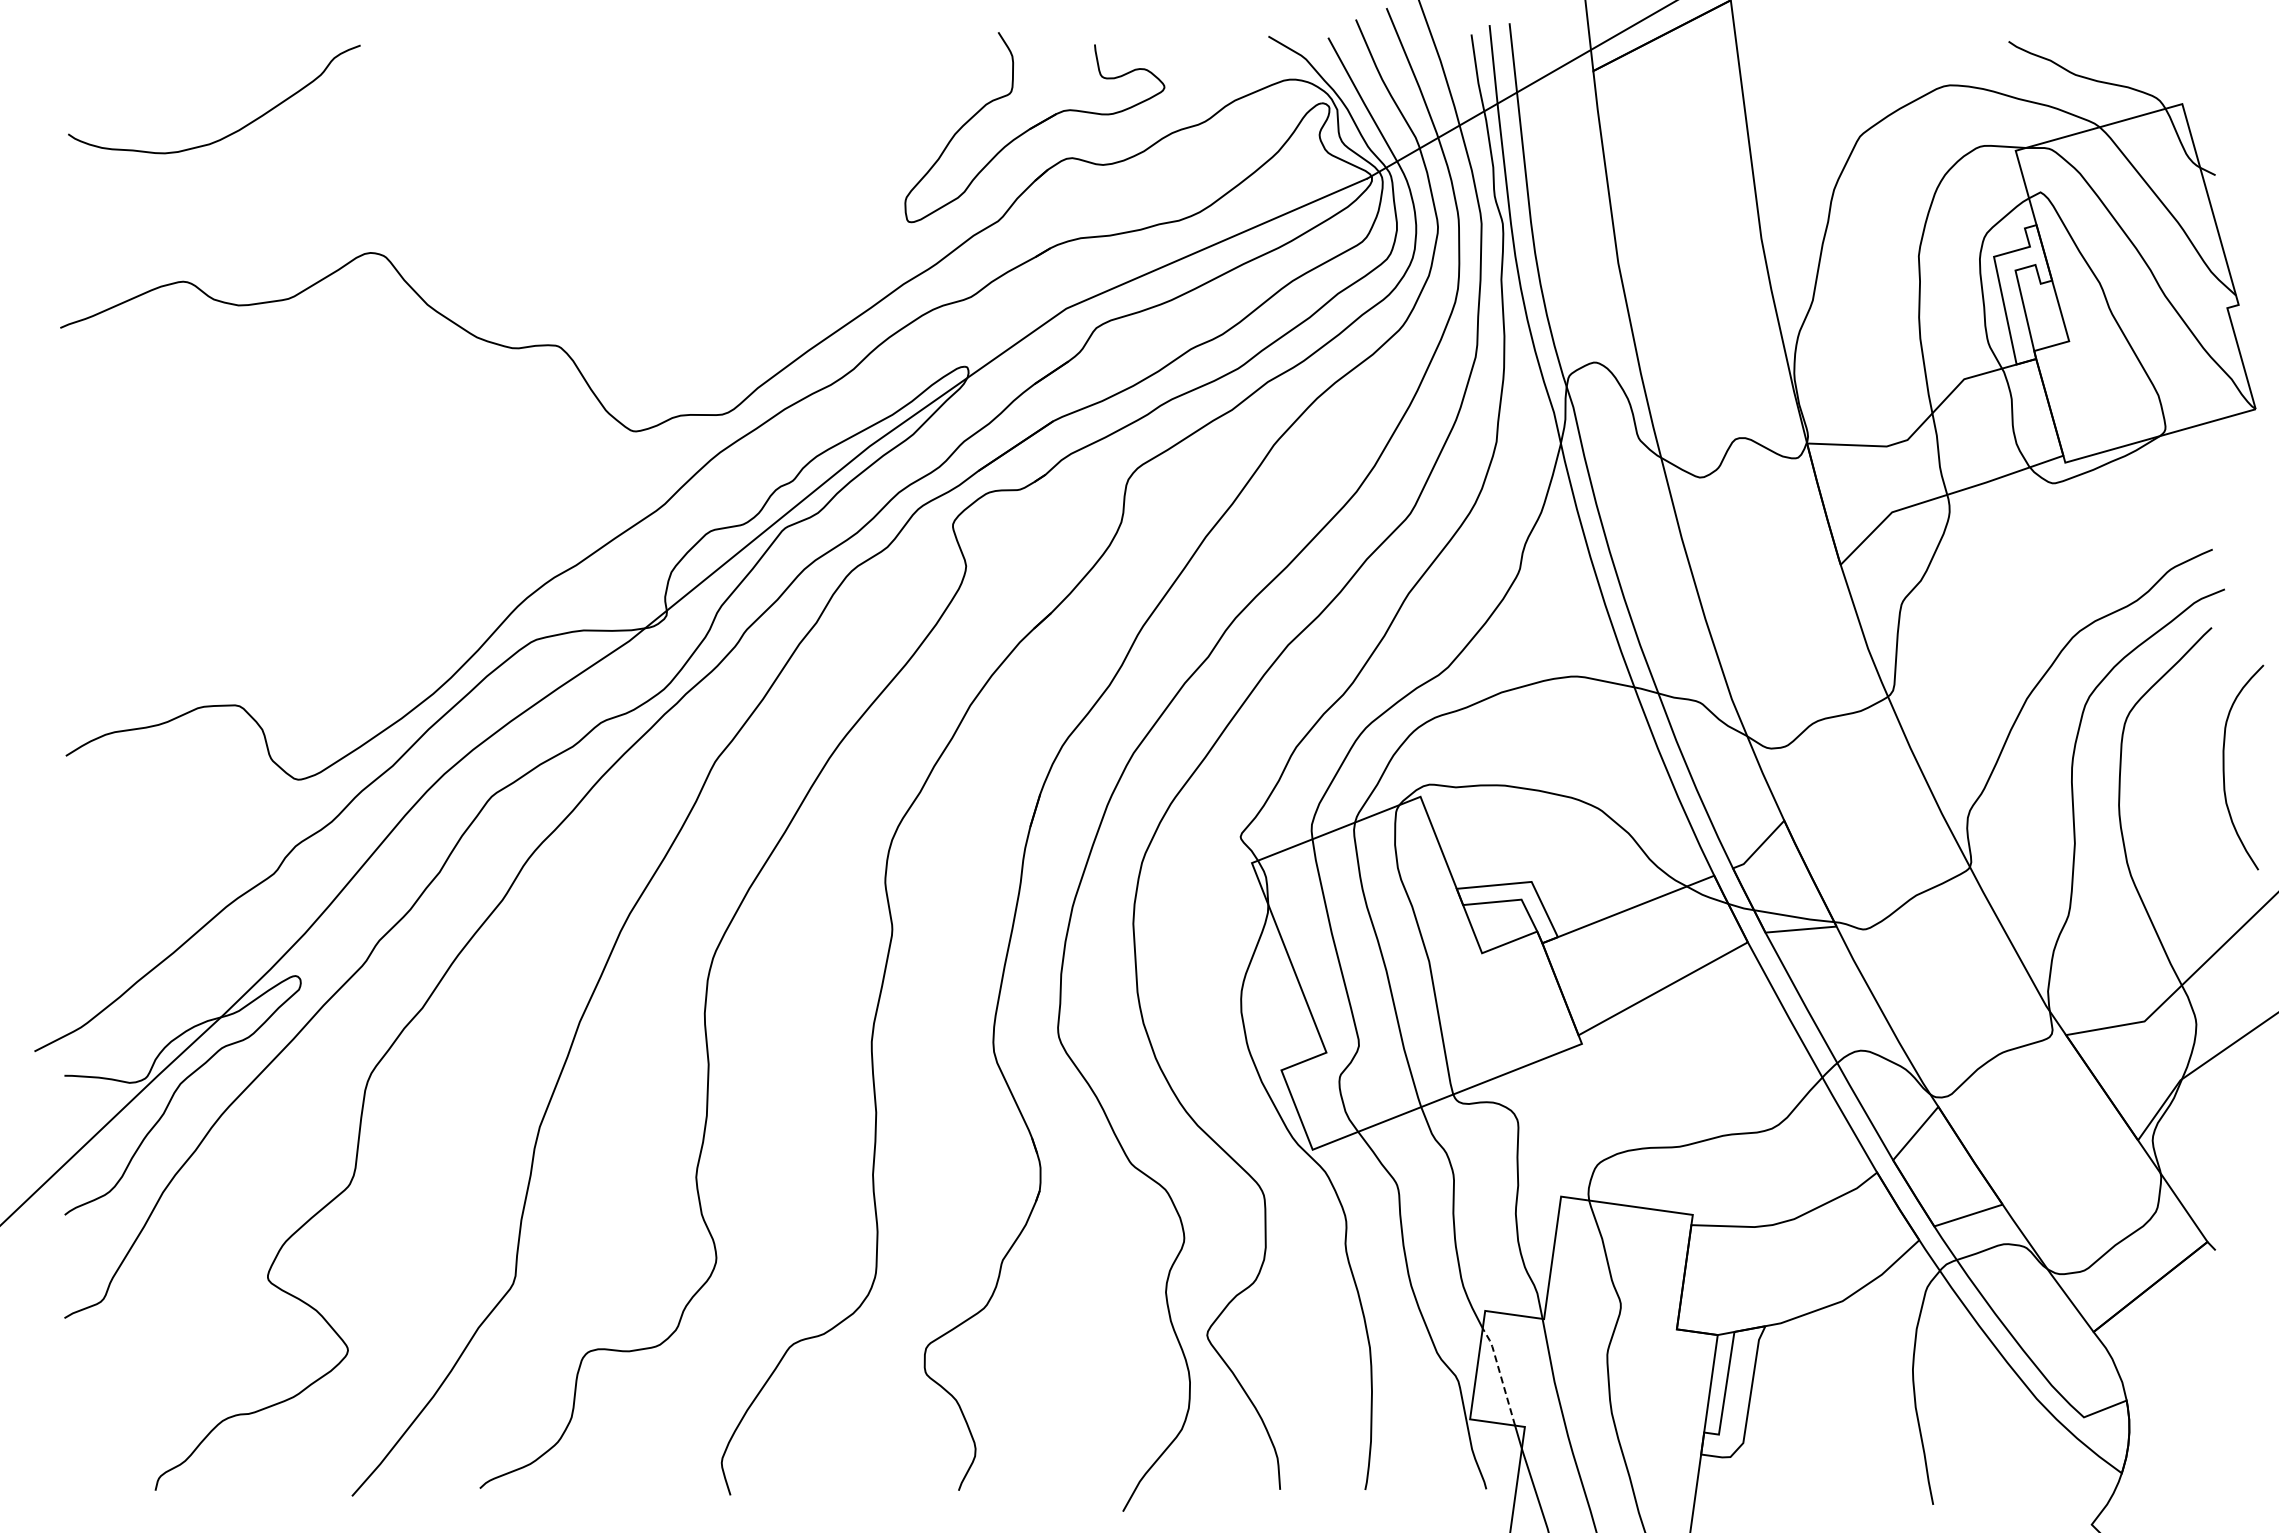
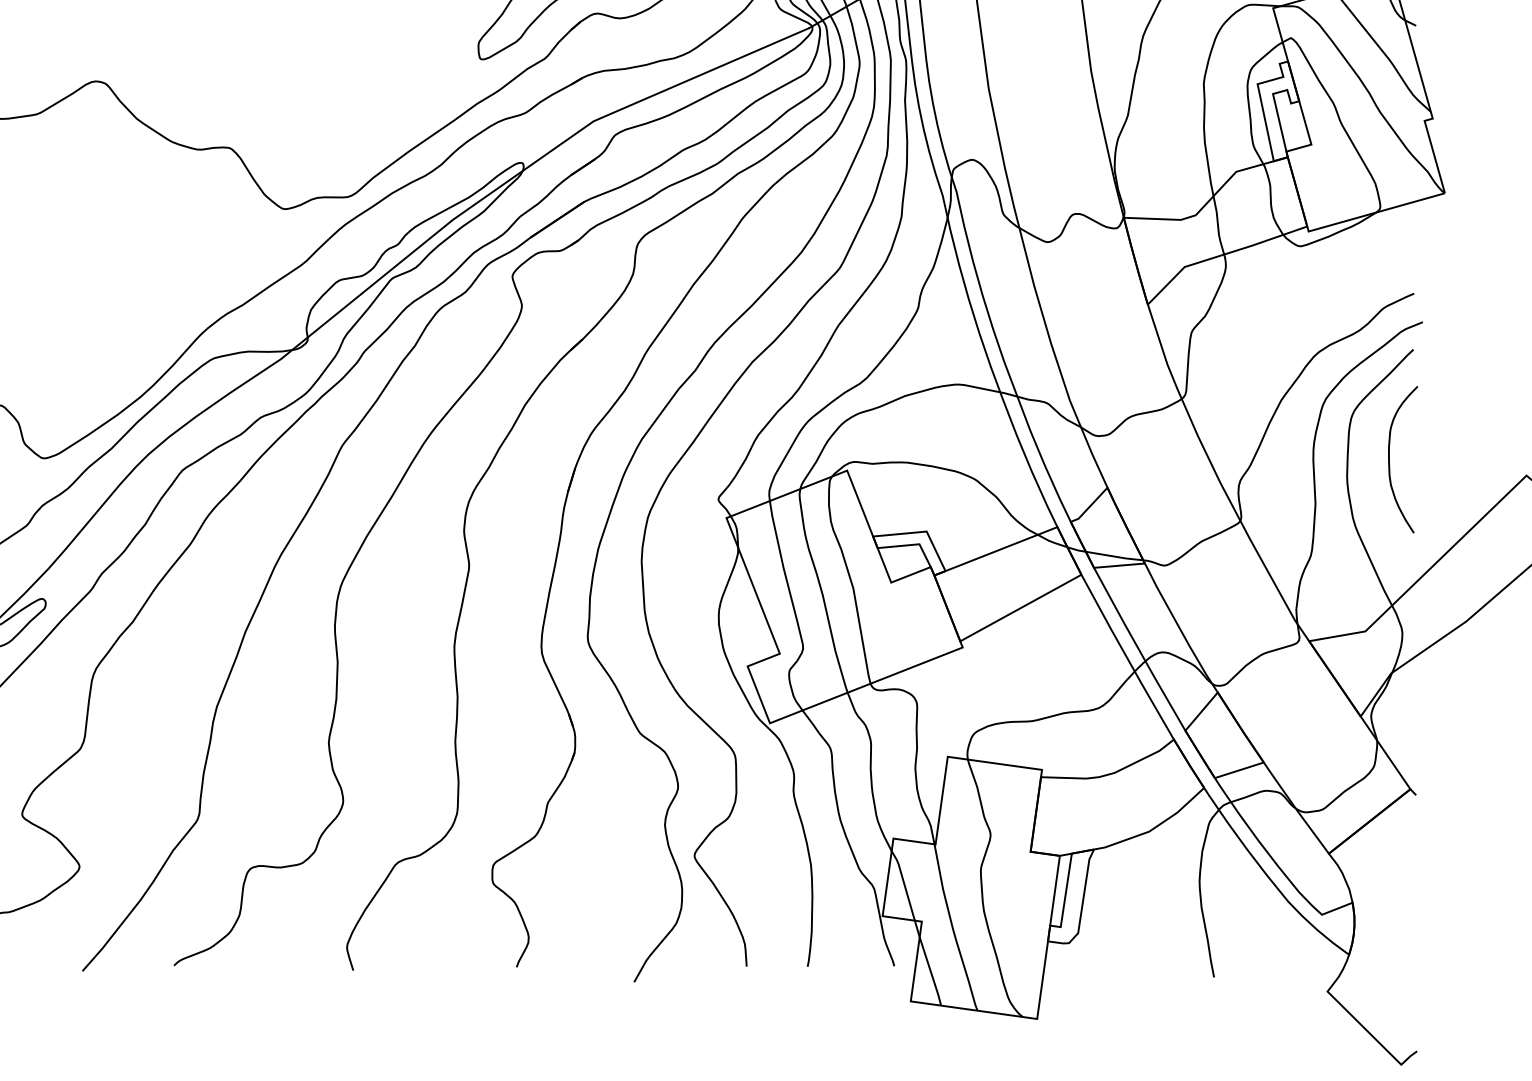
curve: (2224, 767) -> (1389, 459), moved
line: (1500, 1374) -> (904, 884), dashed -> solid

